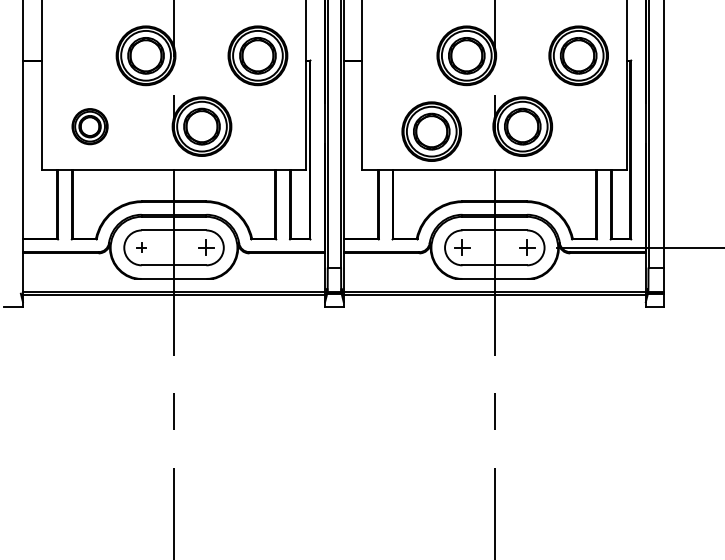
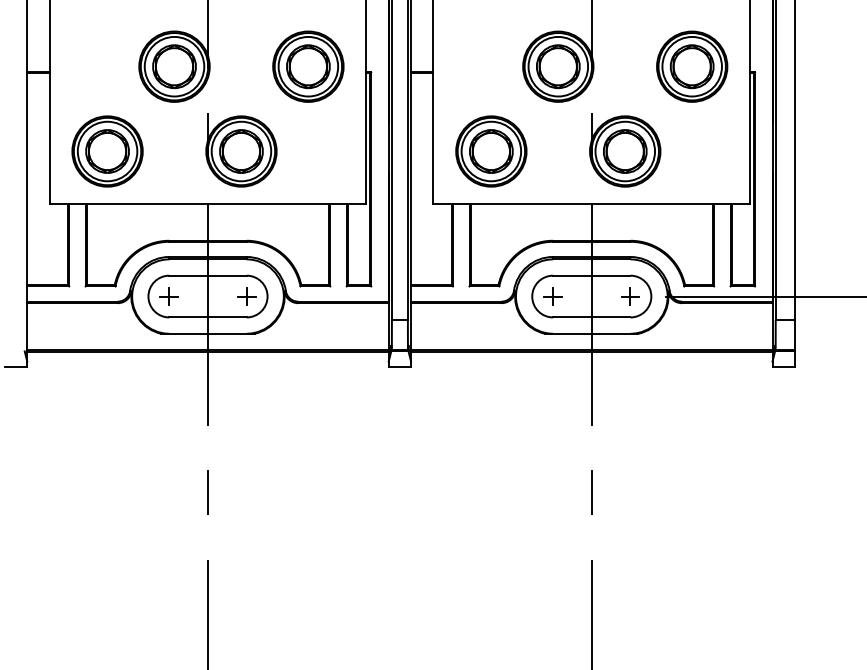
part: (90, 126) -> (107, 151), size x1.67
part: (431, 131) -> (491, 151), moved
part: (141, 247) -> (168, 296), size x1.67

